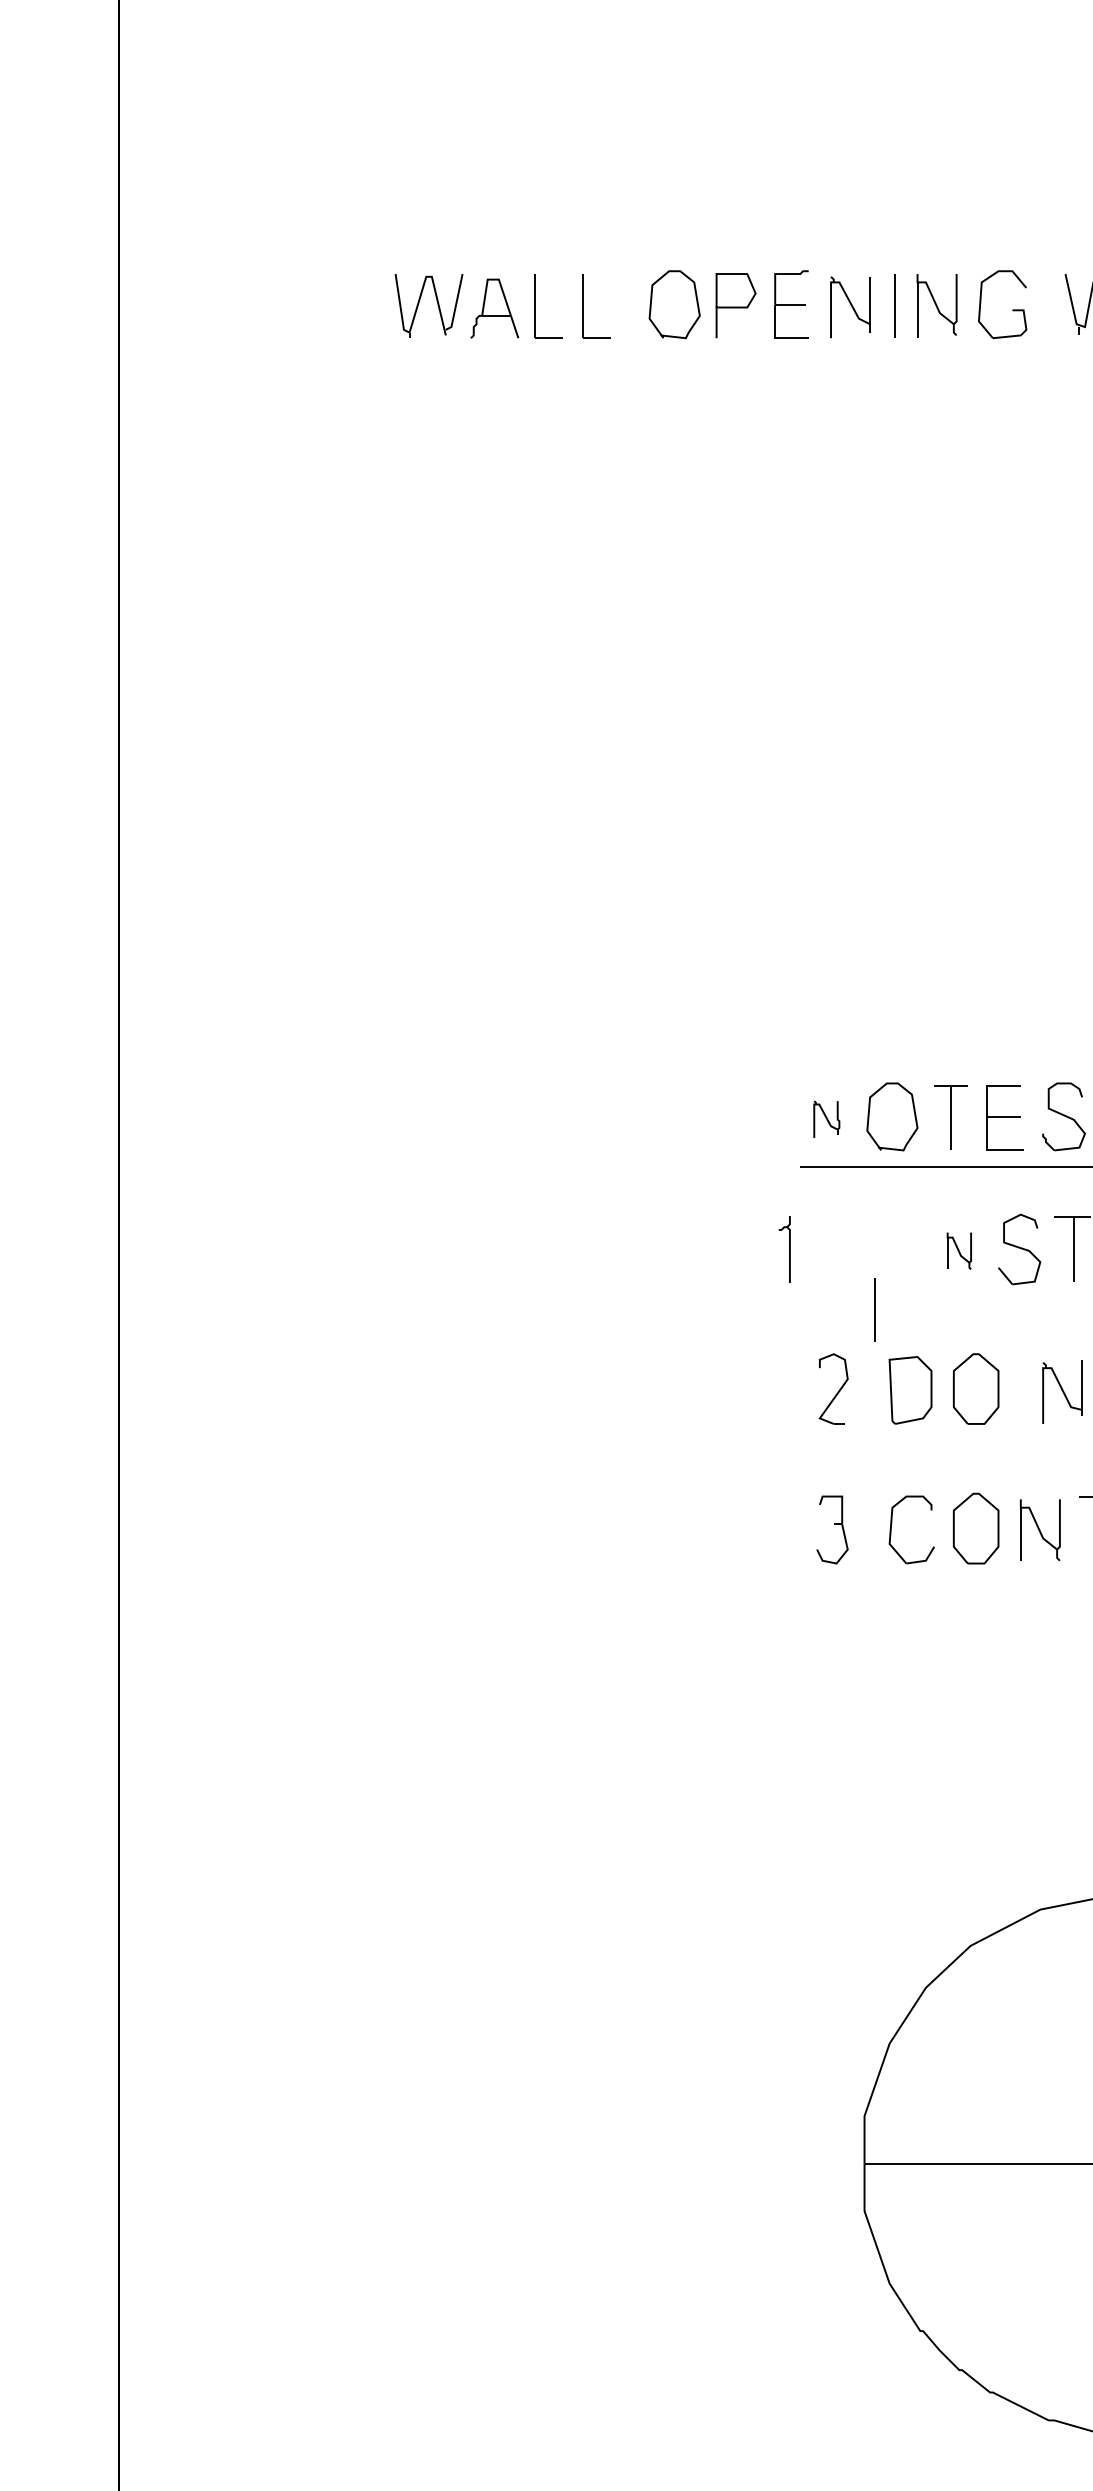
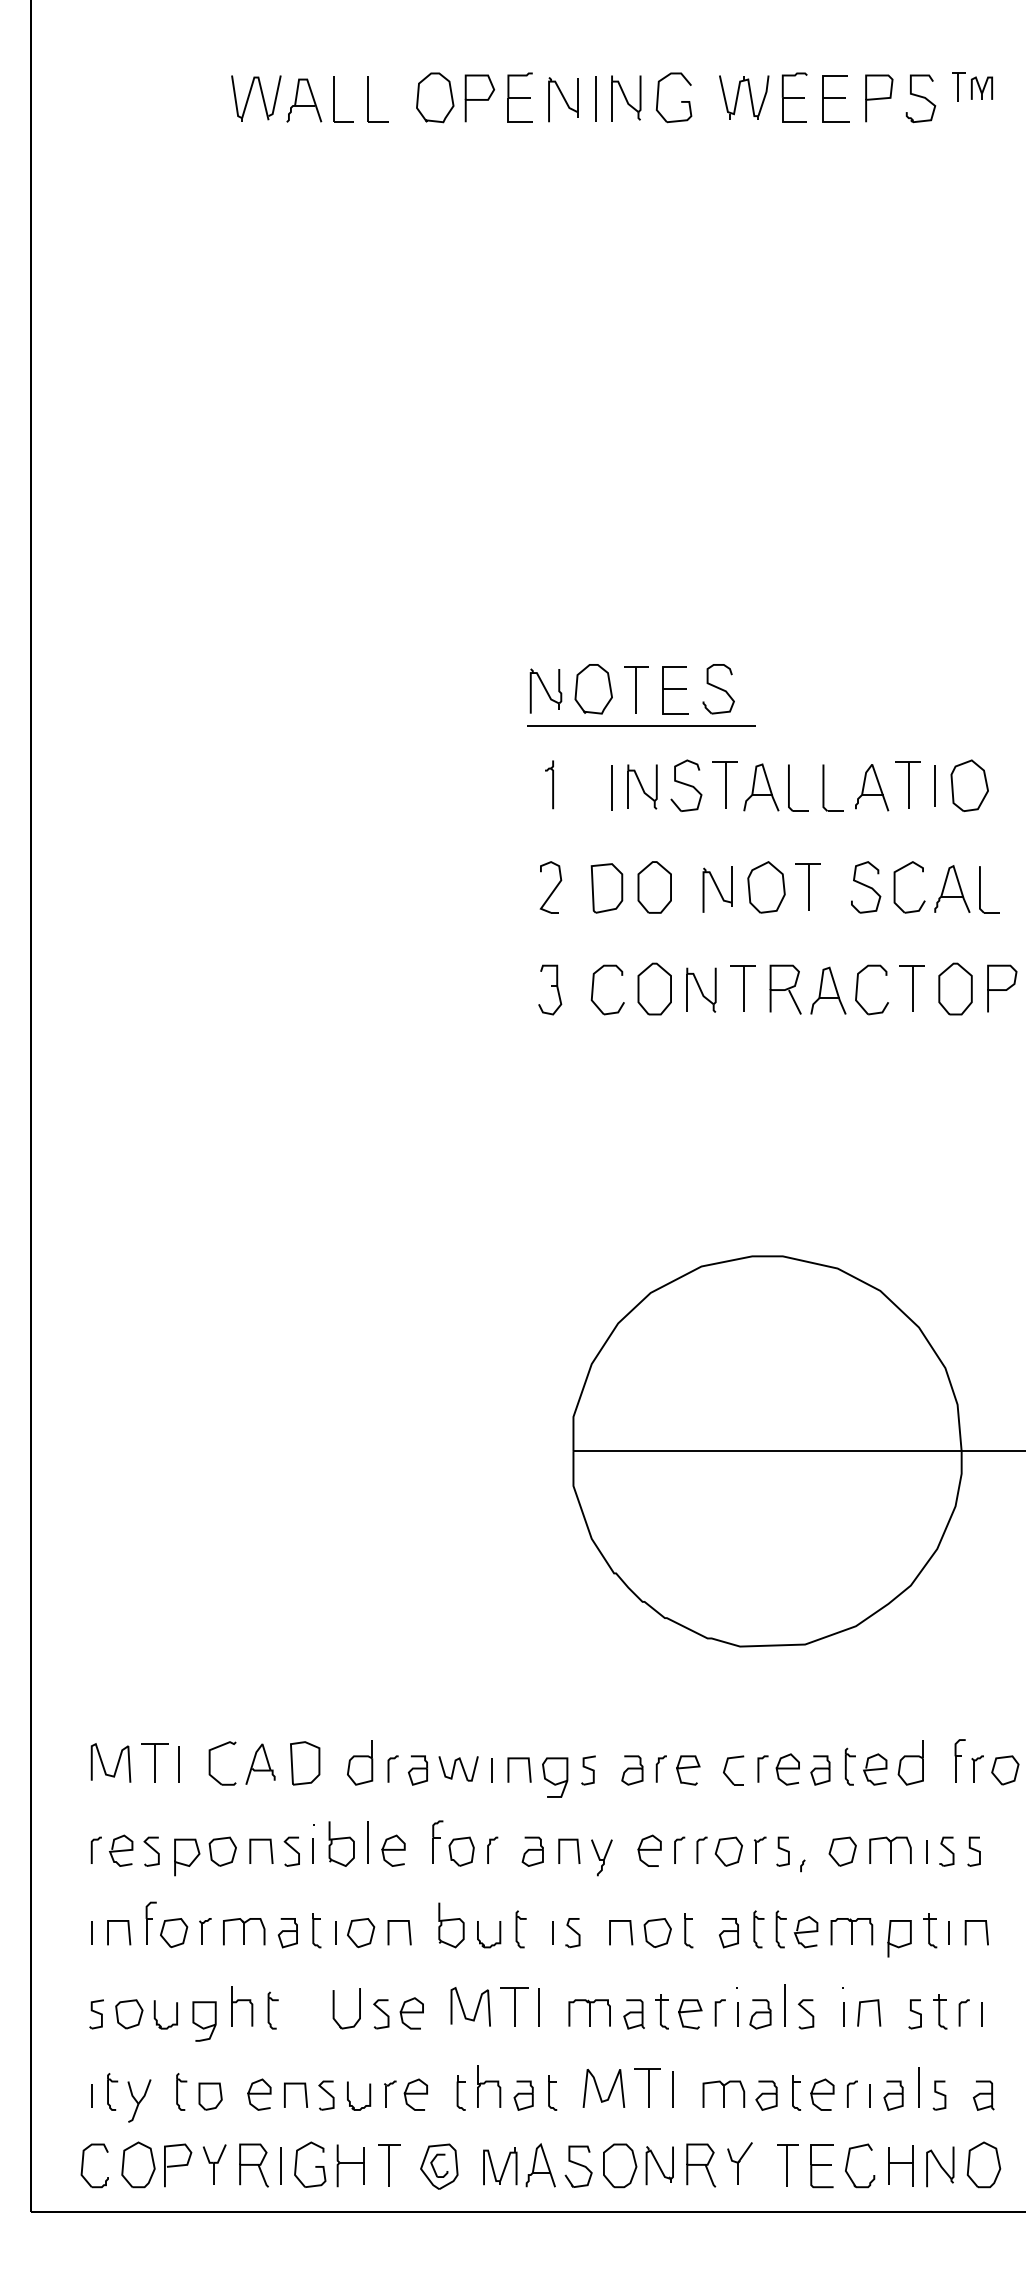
part: (826, 1118) -> (545, 690), size x1.67
part: (784, 1249) -> (549, 784), moved
part: (959, 1250) -> (642, 786), size x1.67
line: (874, 1309) -> (611, 787), moved

